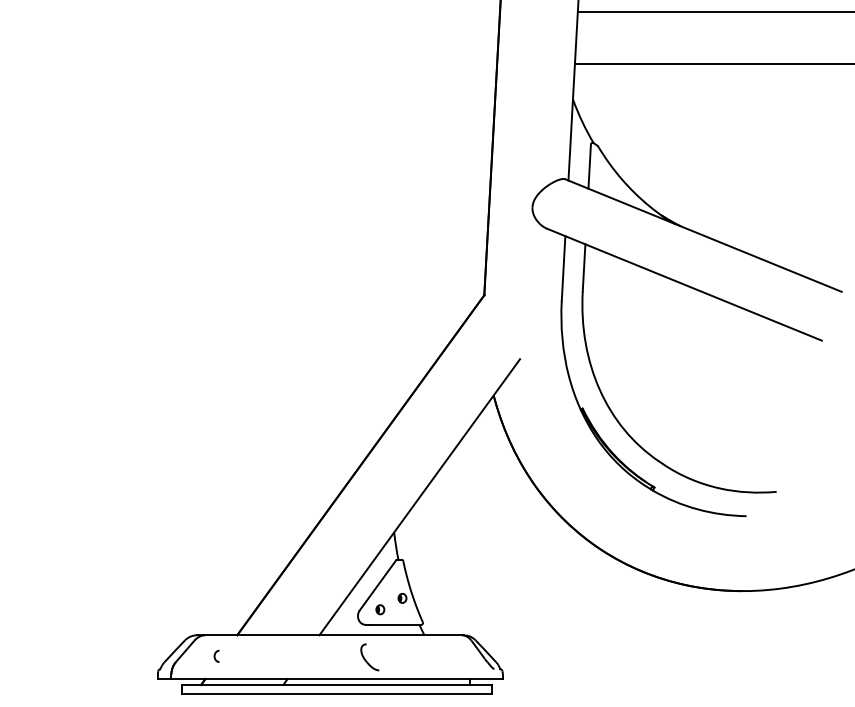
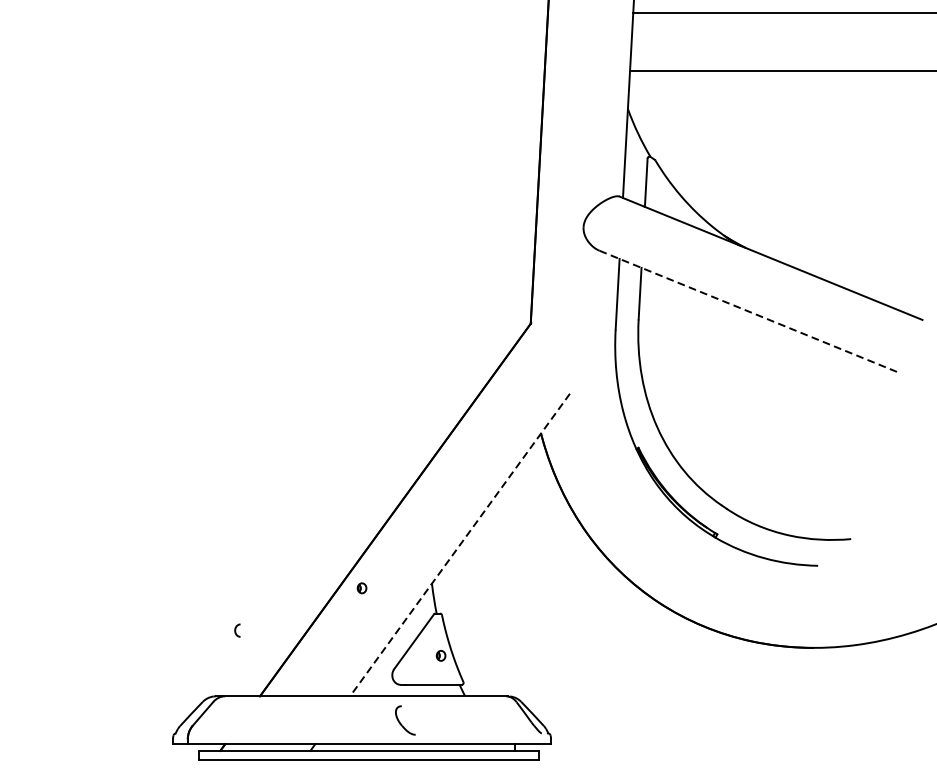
line: (684, 284) -> (750, 311), solid -> dashed
line: (419, 497) -> (459, 545), solid -> dashed
part: (380, 609) -> (362, 588), moved
curve: (215, 655) -> (236, 629), moved

